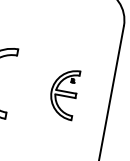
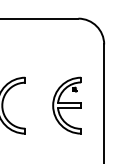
part: (63, 93) -> (66, 105), size x1.43

